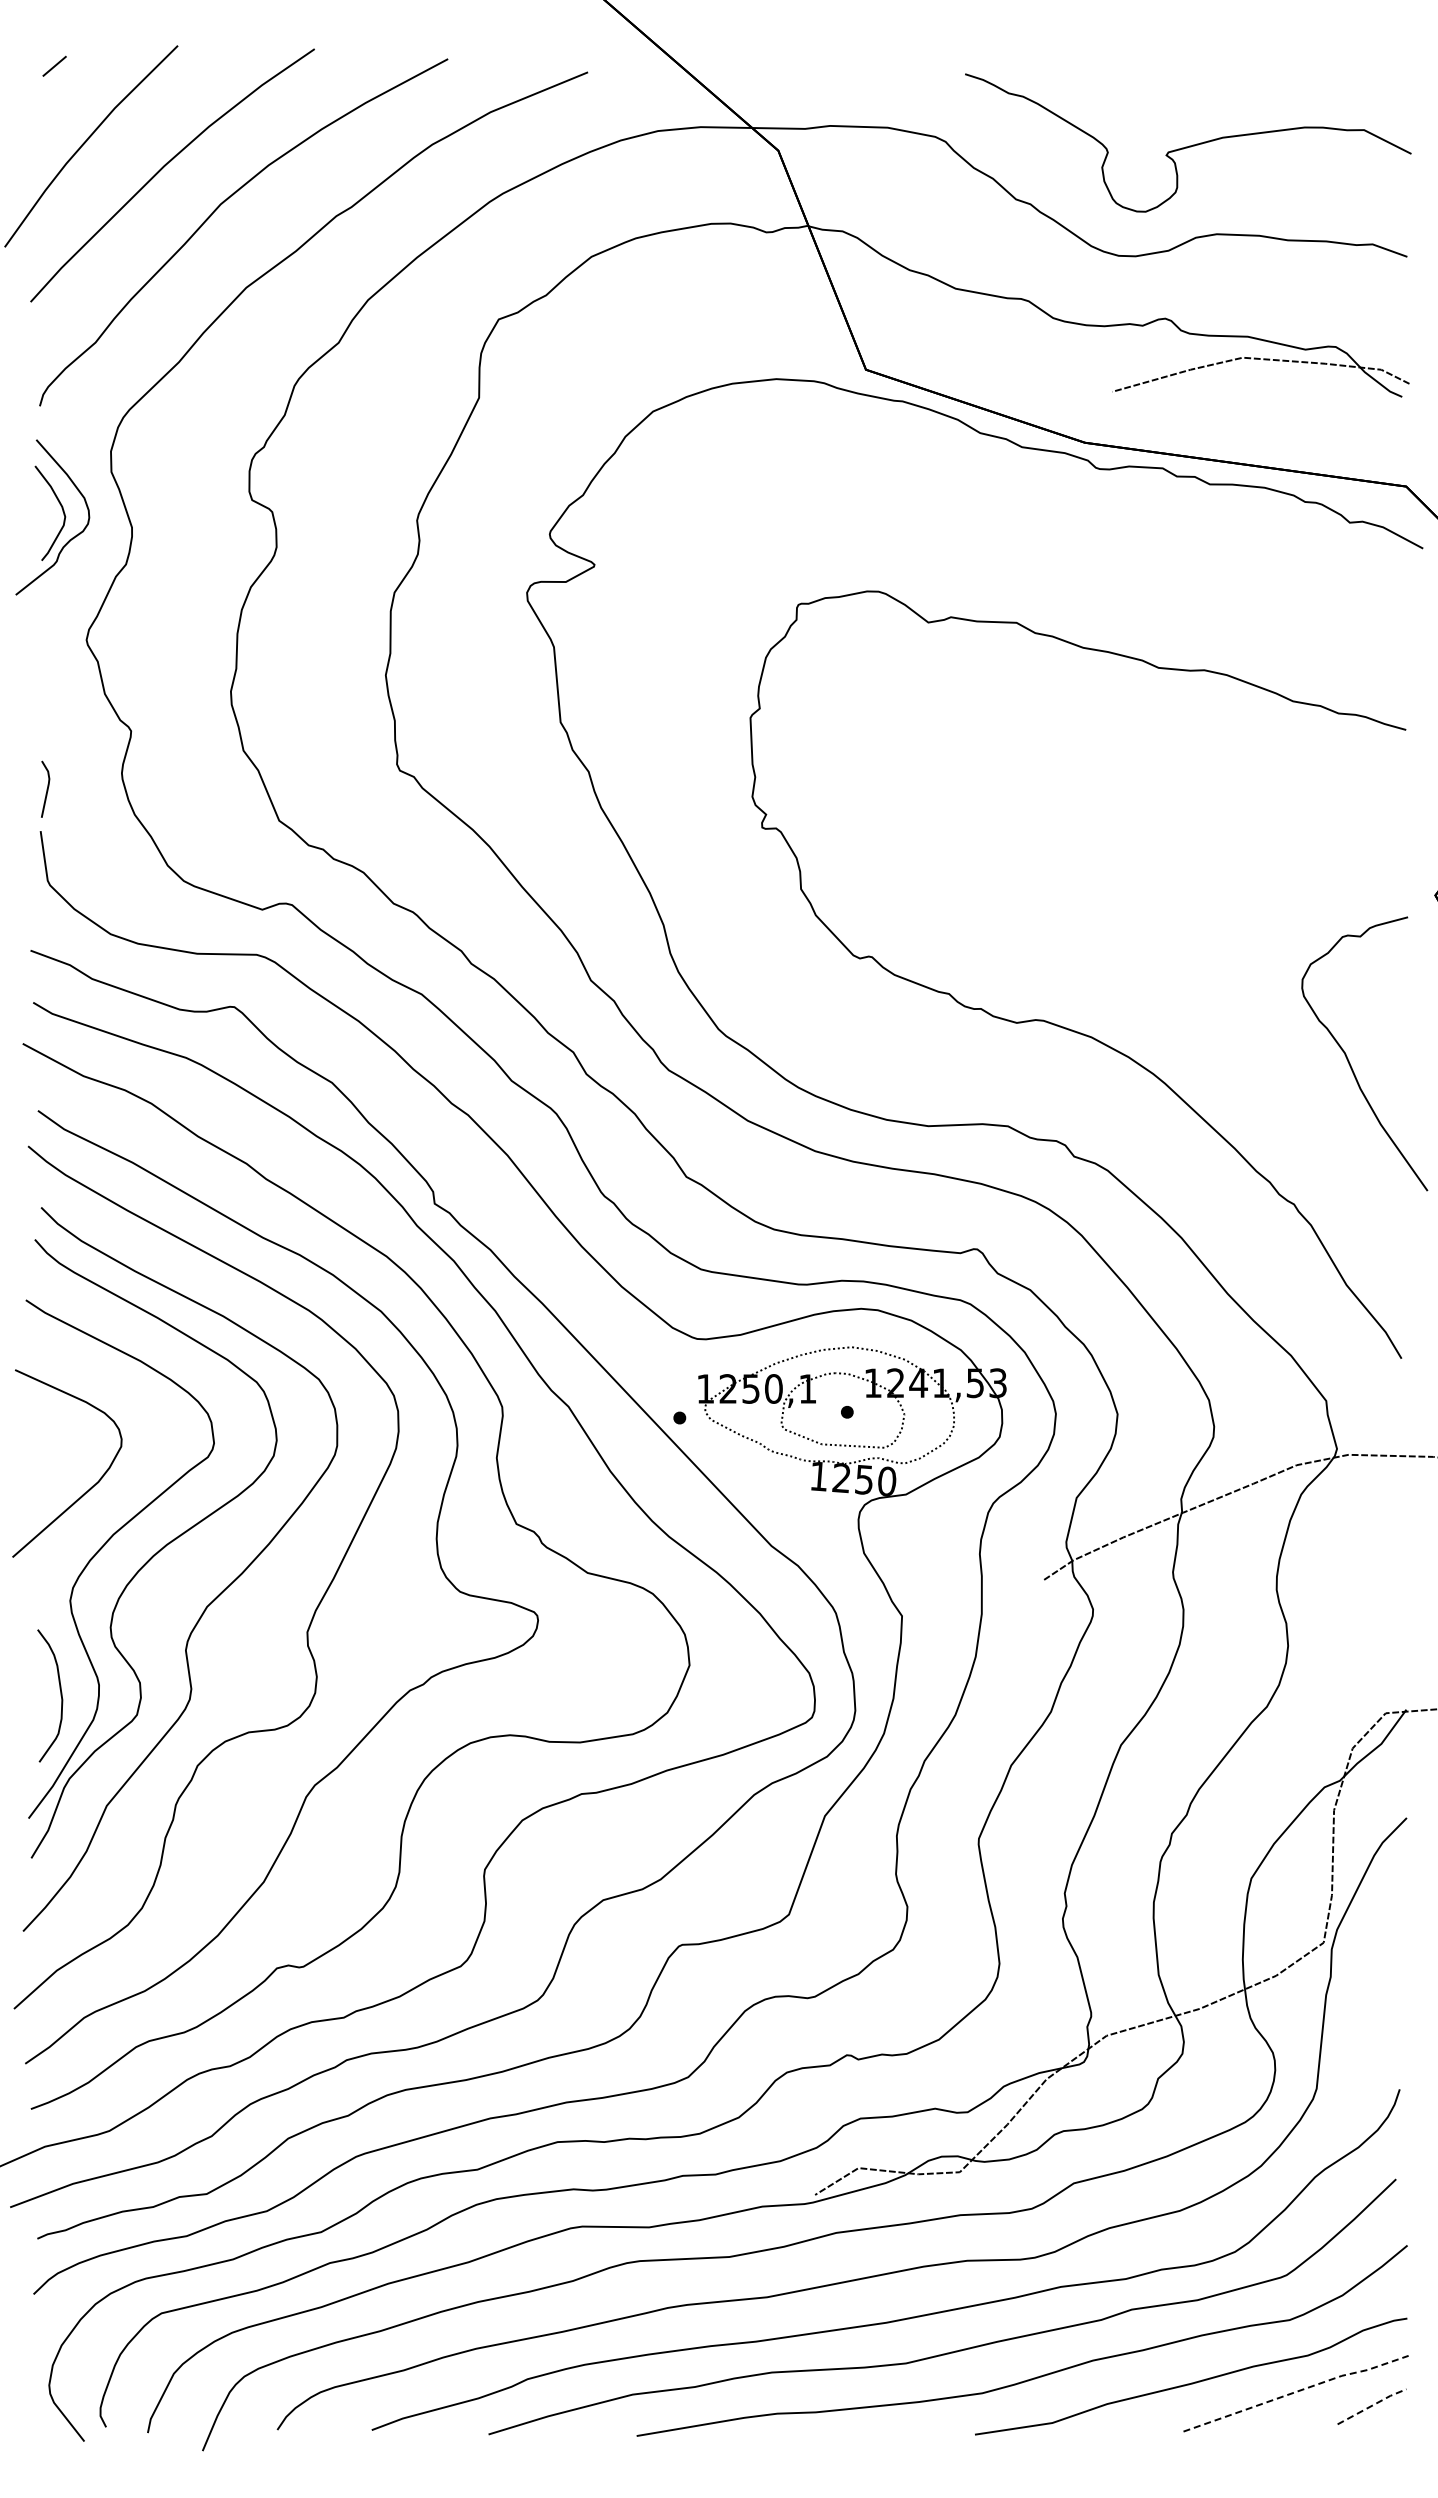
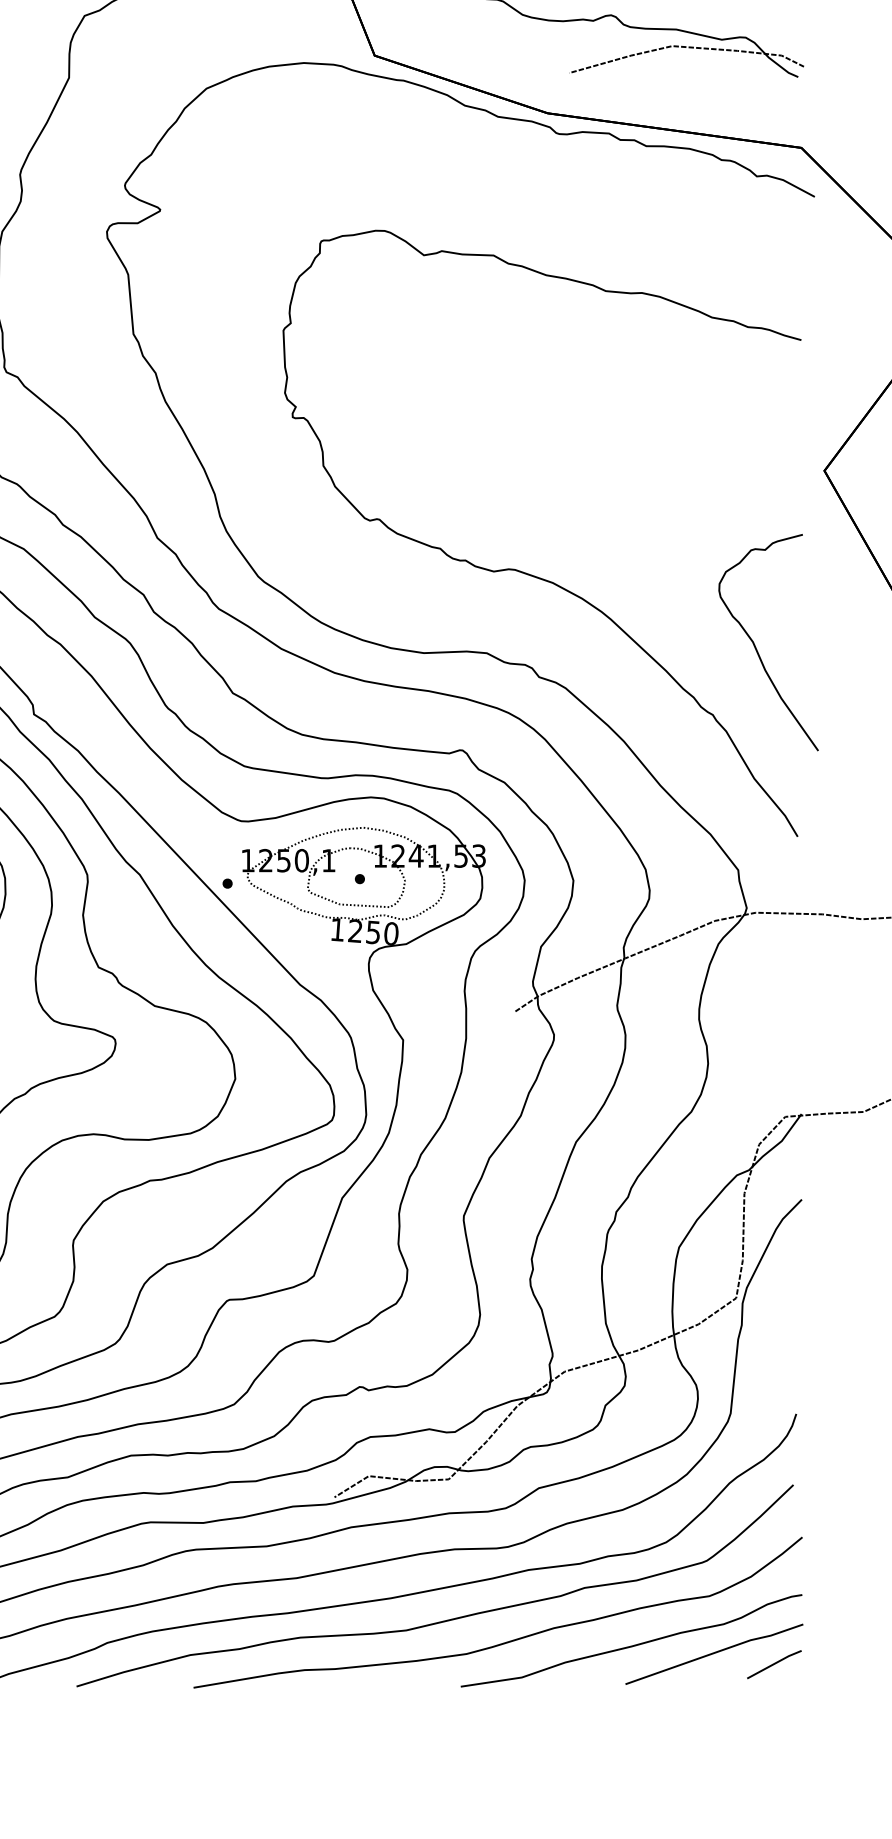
curve: (1349, 1060) -> (756, 647), moved
line: (1297, 2391) -> (715, 1652), dashed -> solid
line: (1372, 2405) -> (774, 1663), dashed -> solid

